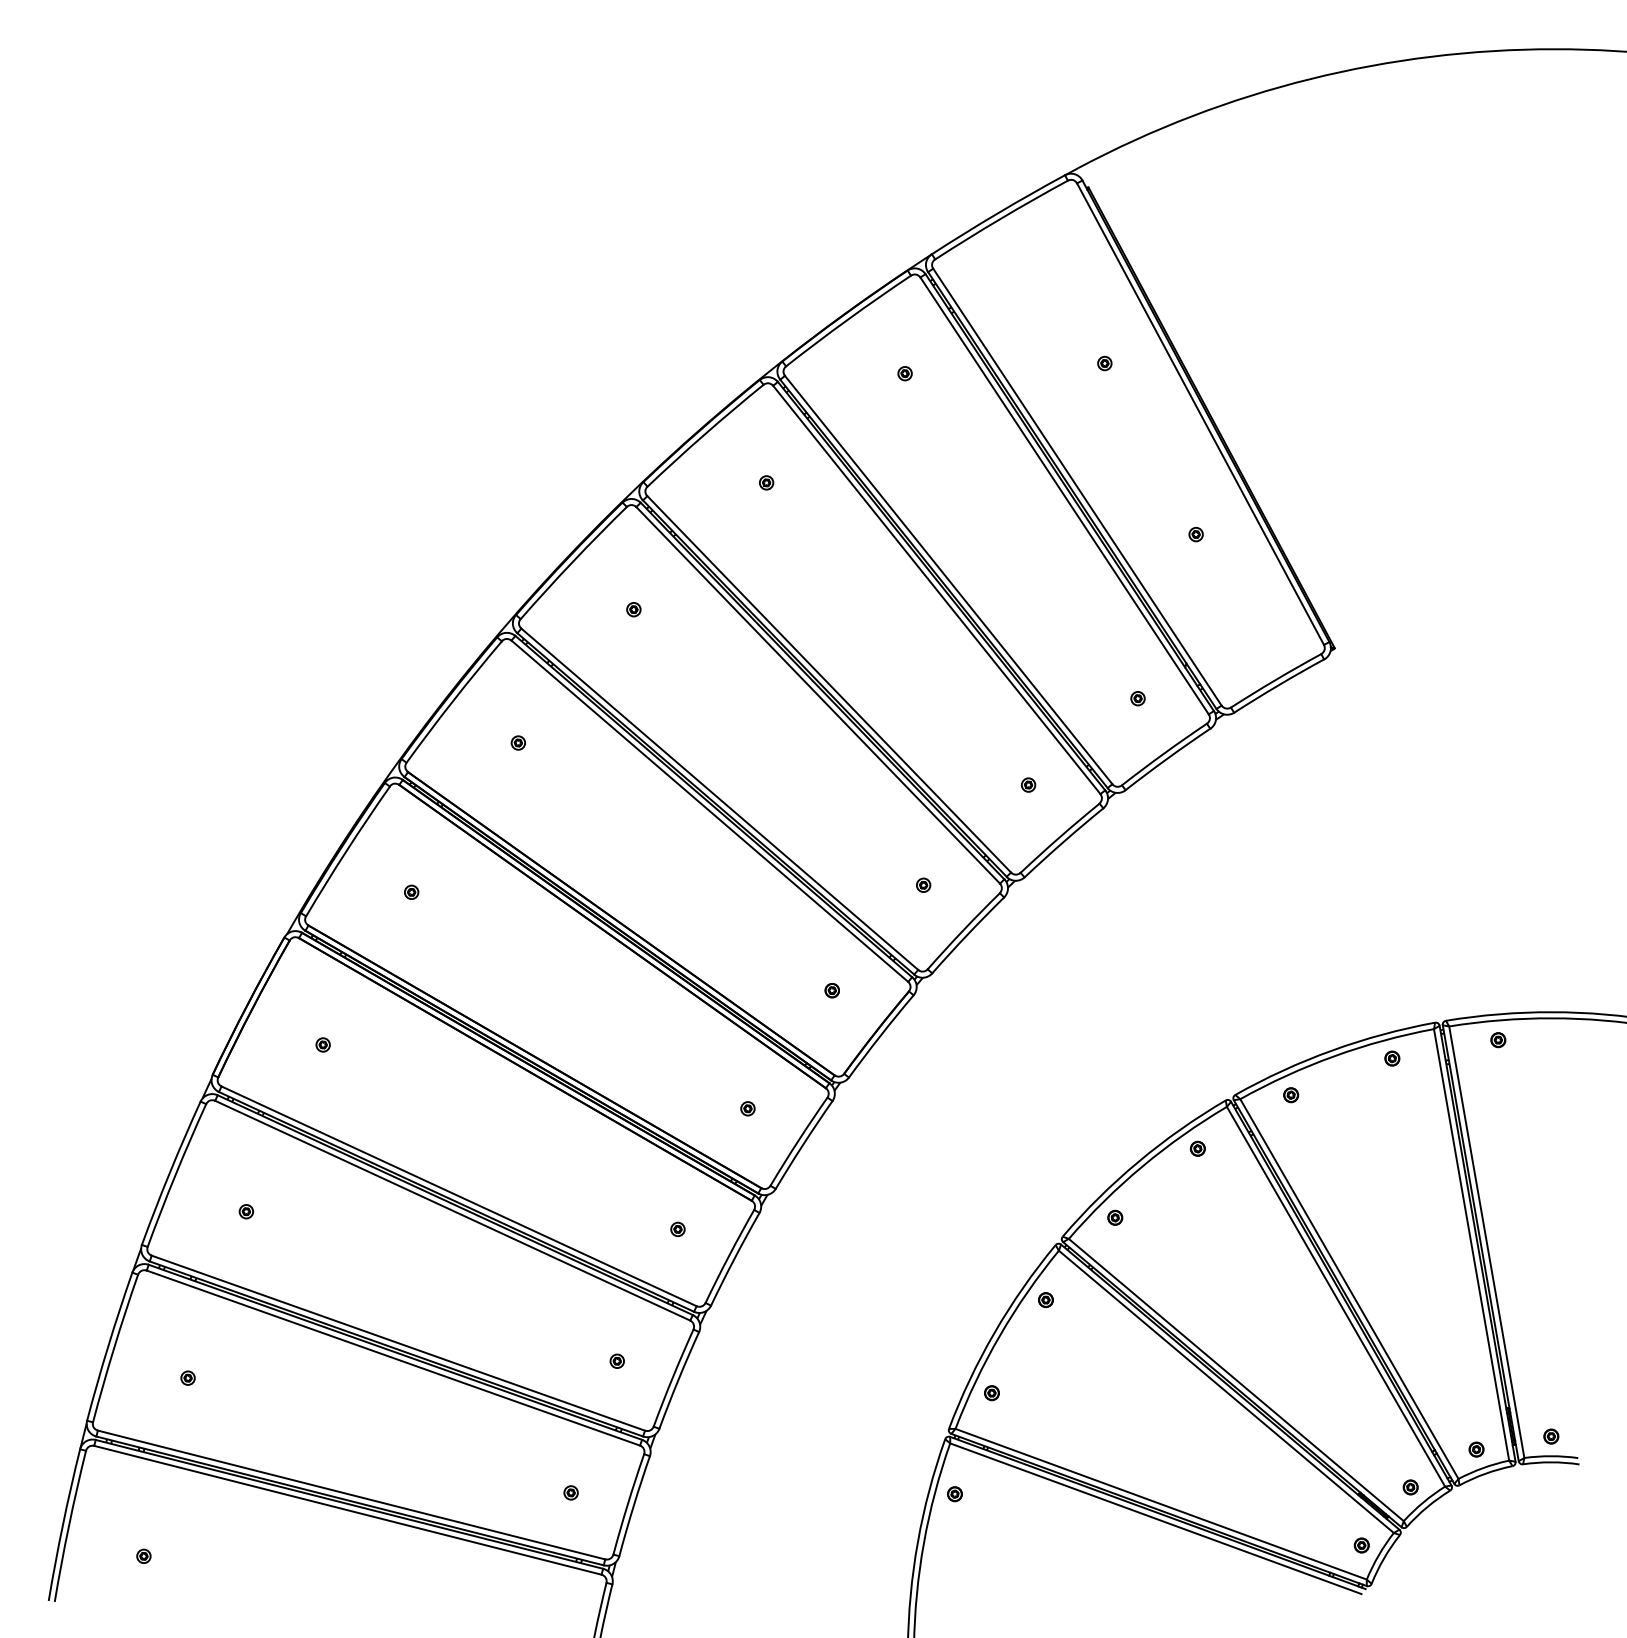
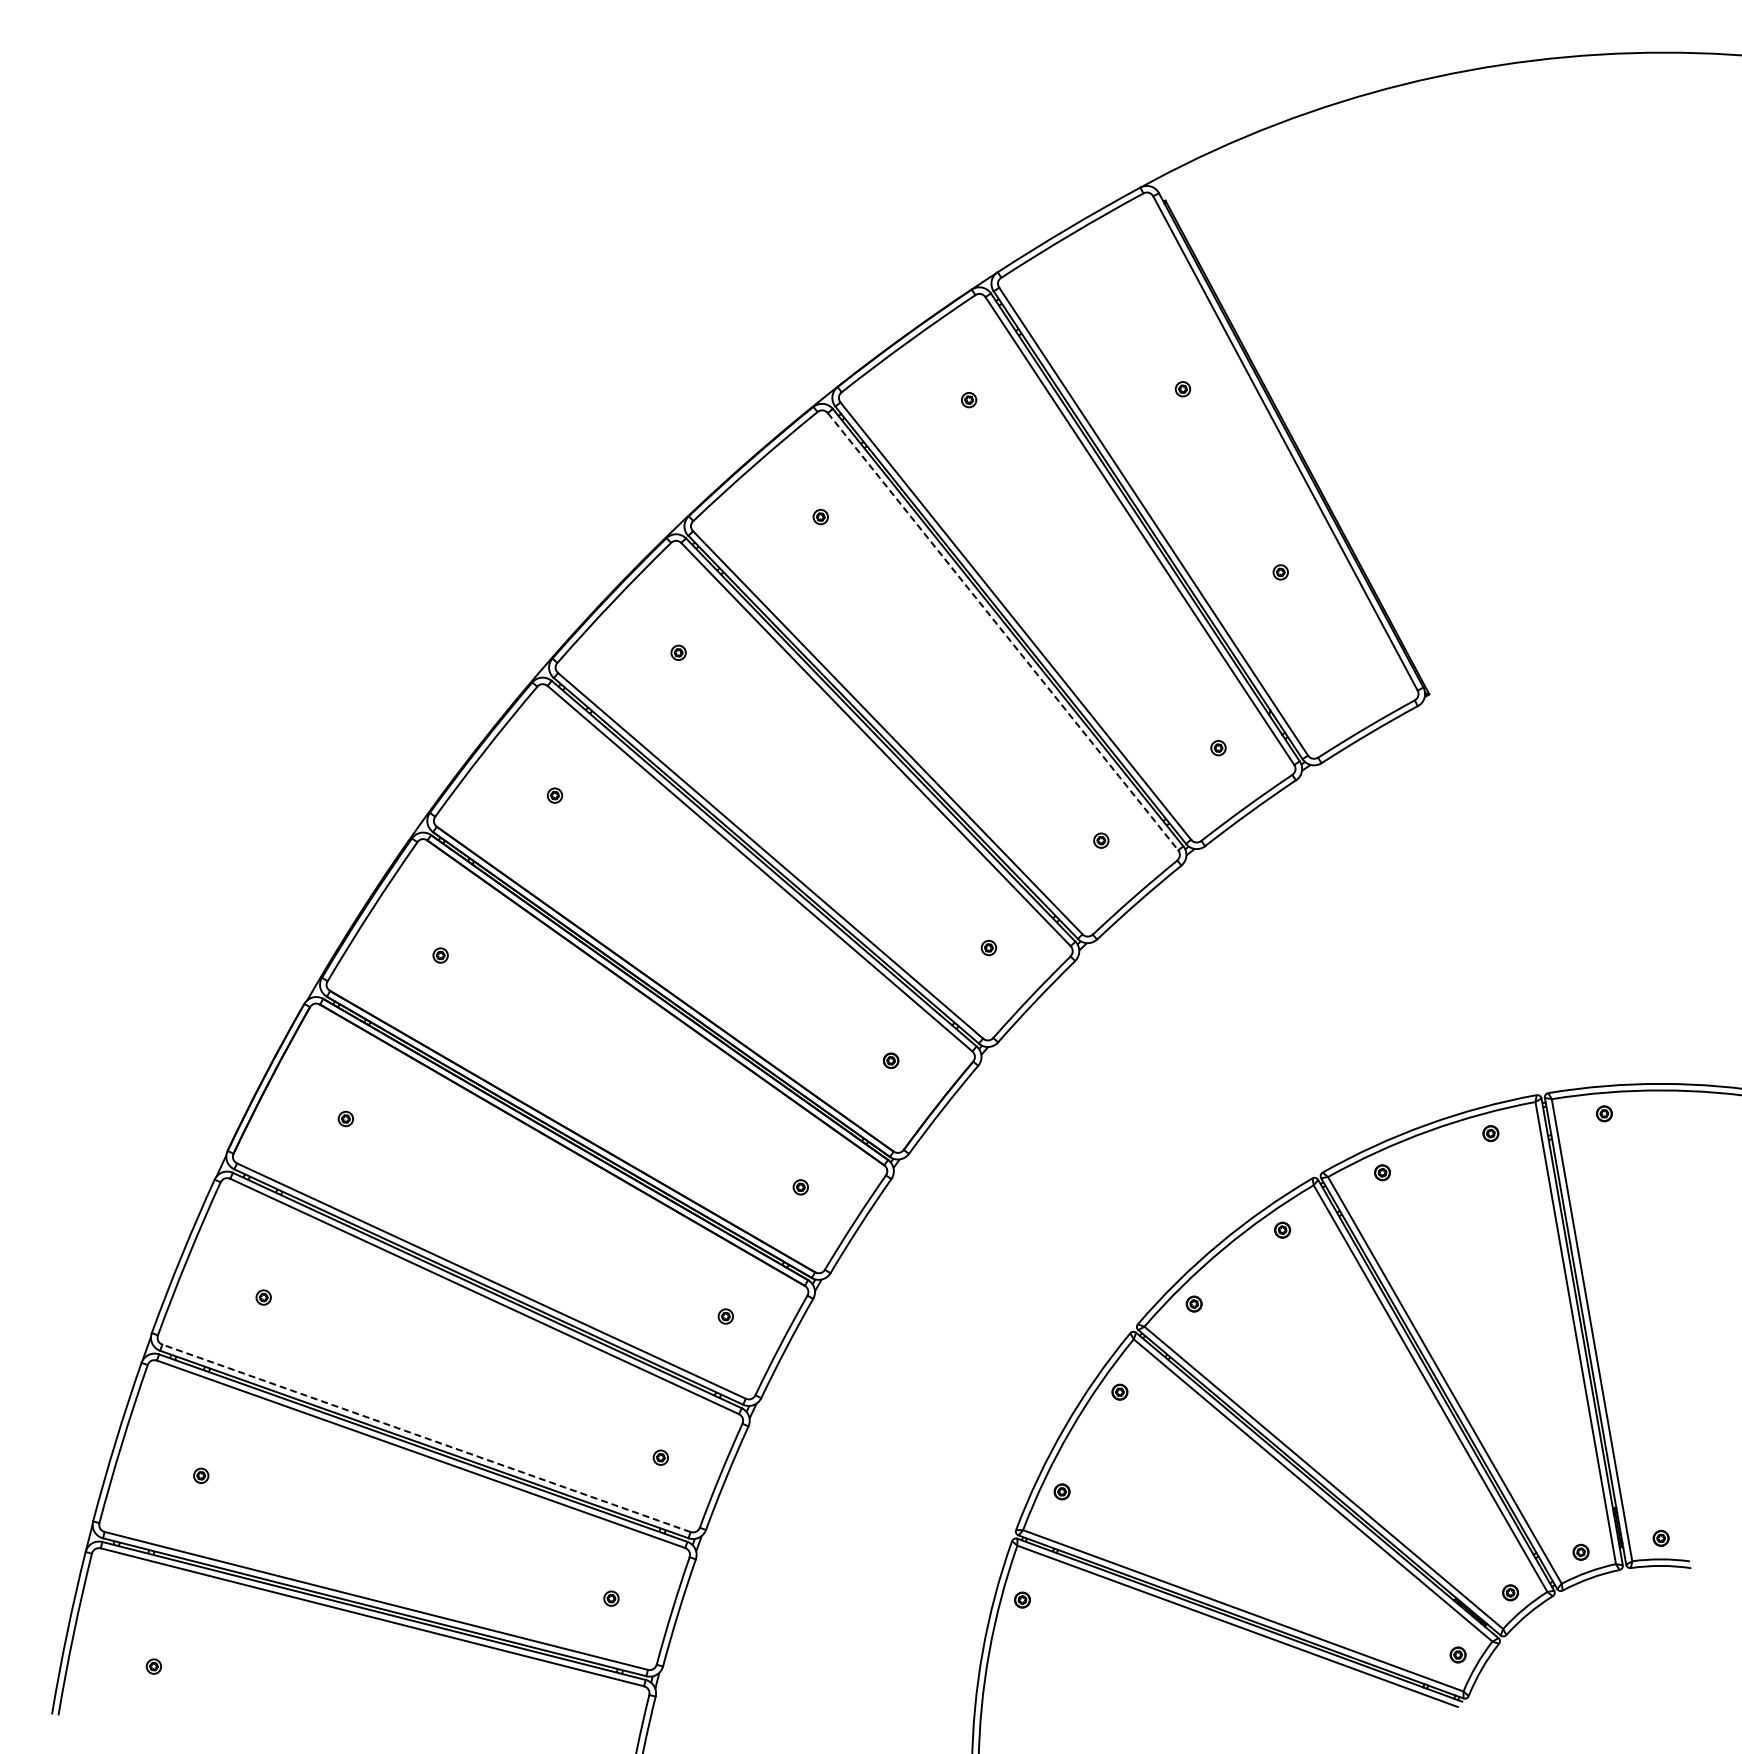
line: (937, 590) -> (1003, 632), solid -> dashed
line: (398, 1343) -> (426, 1438), solid -> dashed

